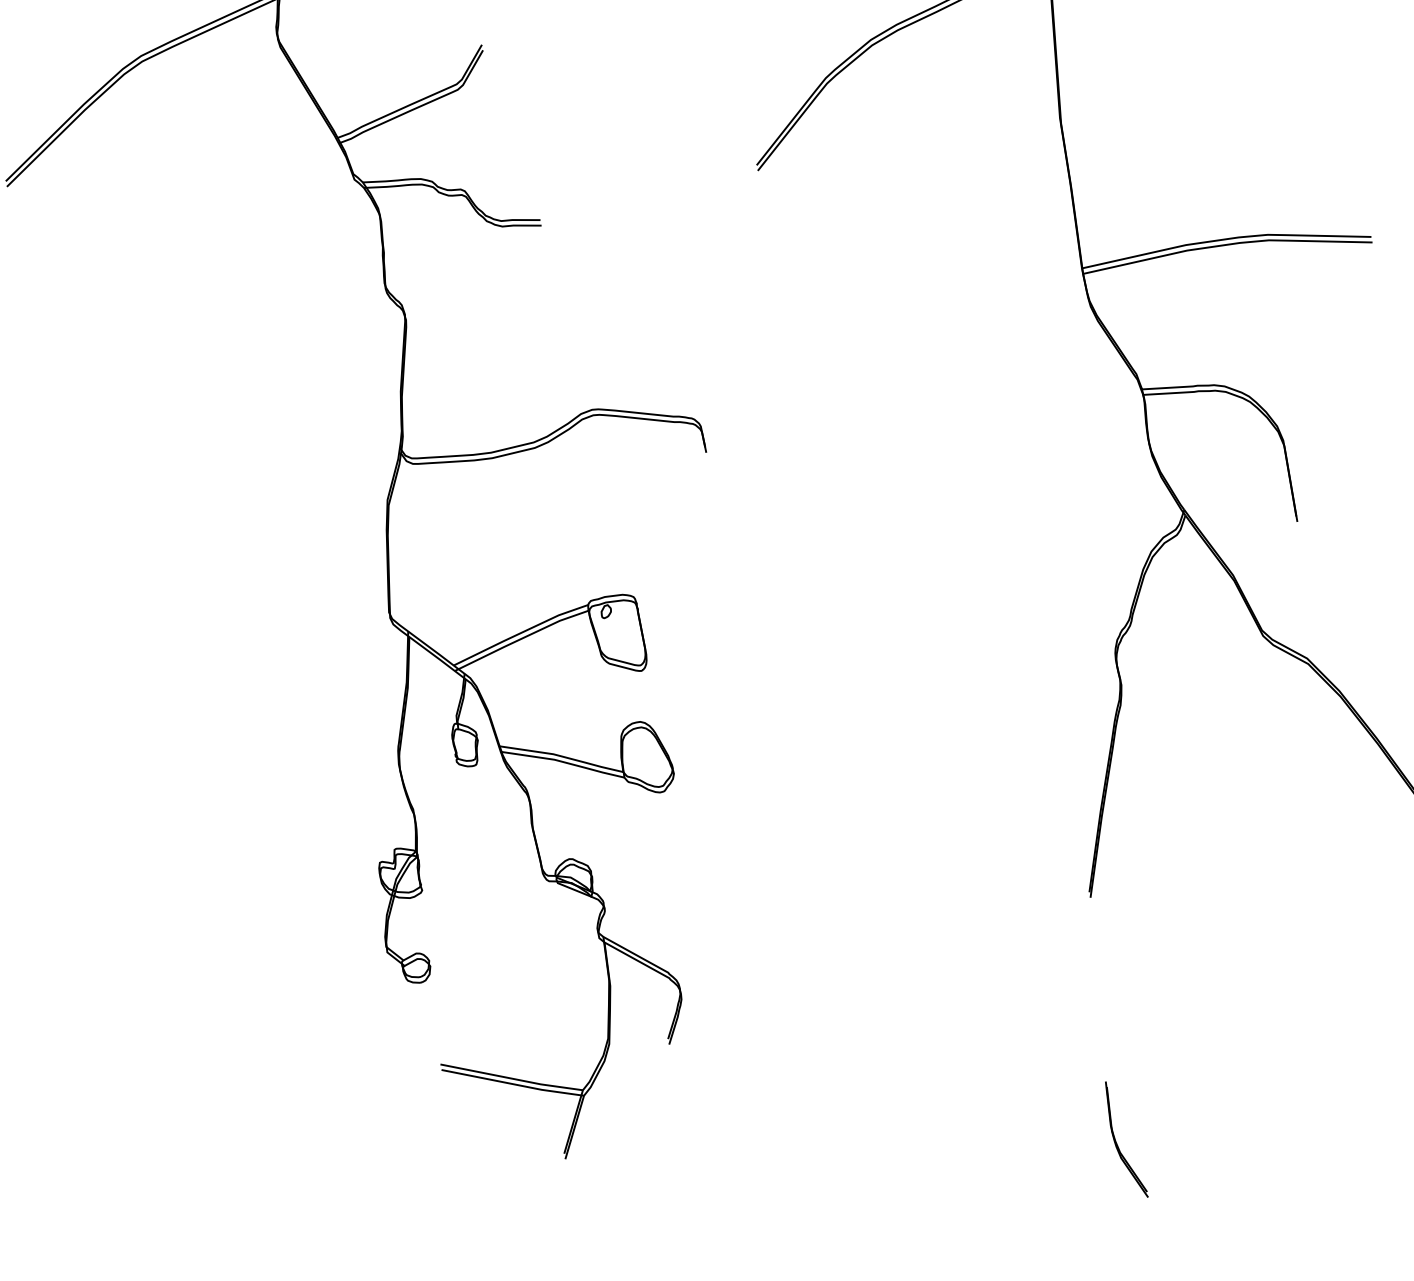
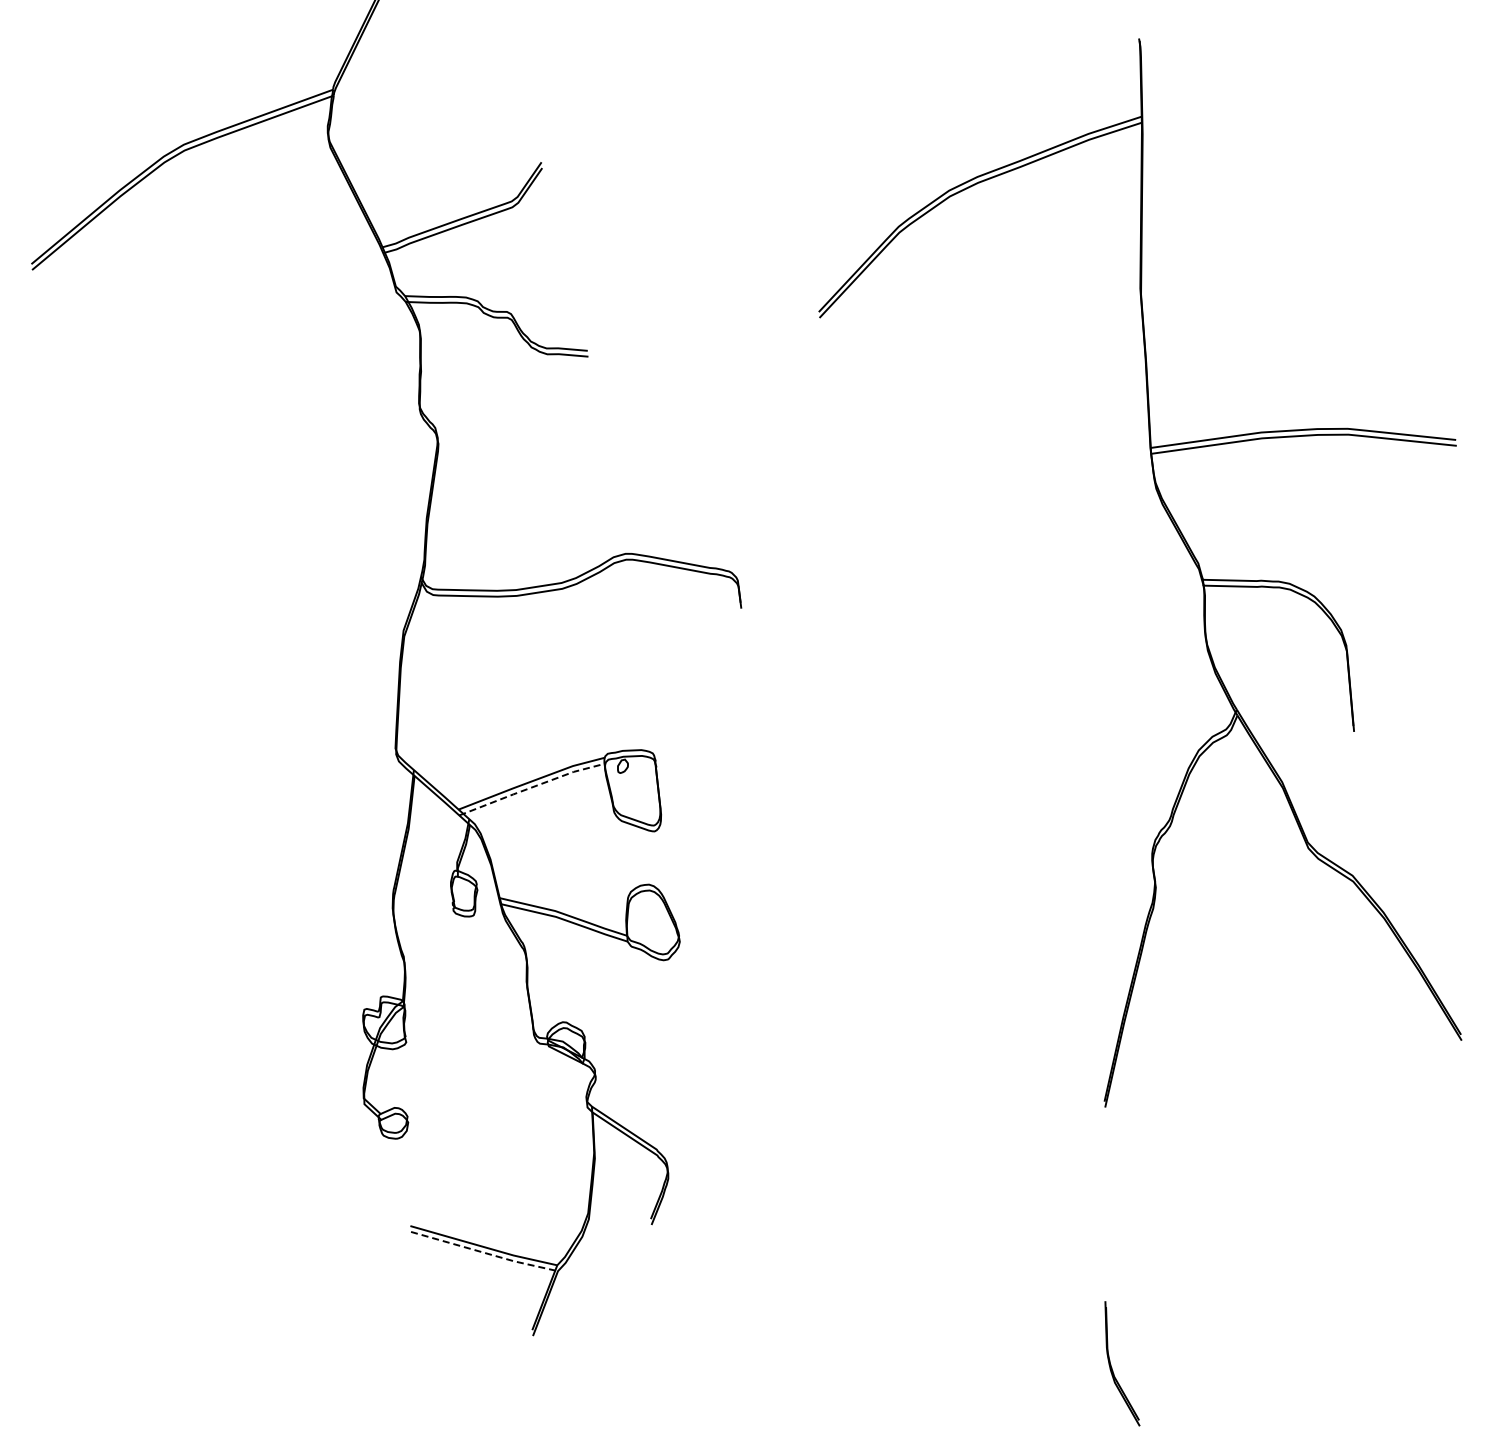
line: (521, 638) -> (531, 787), solid -> dashed
line: (512, 1083) -> (484, 1252), solid -> dashed

